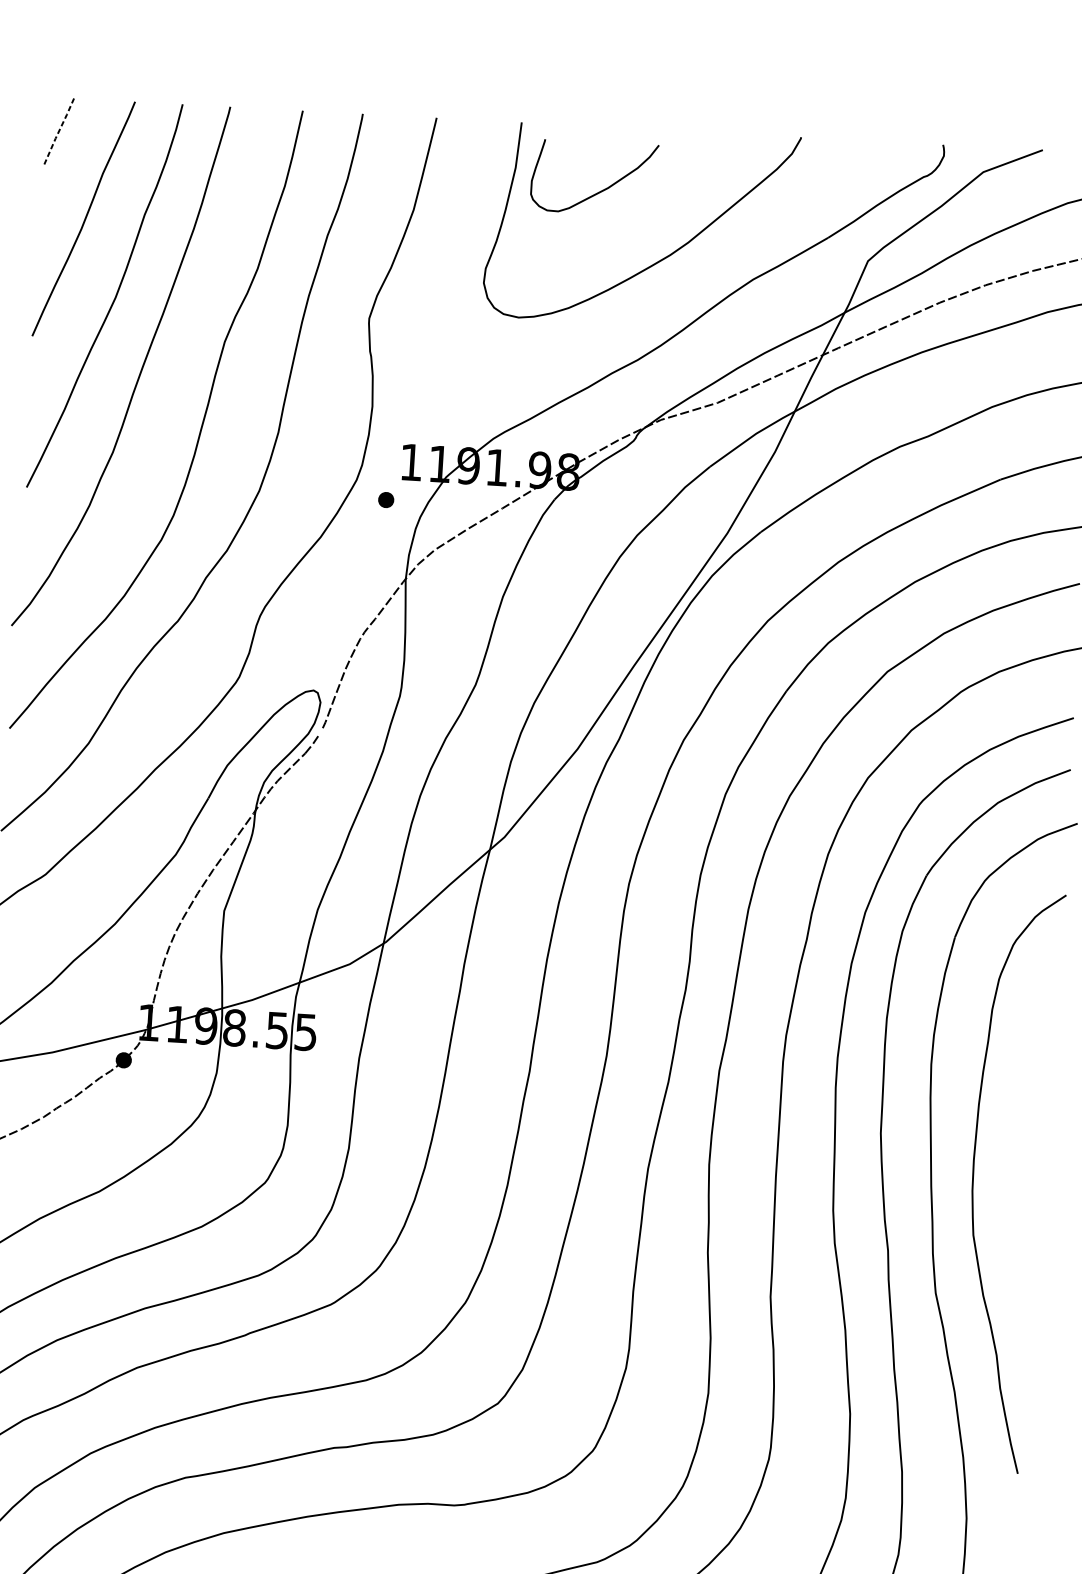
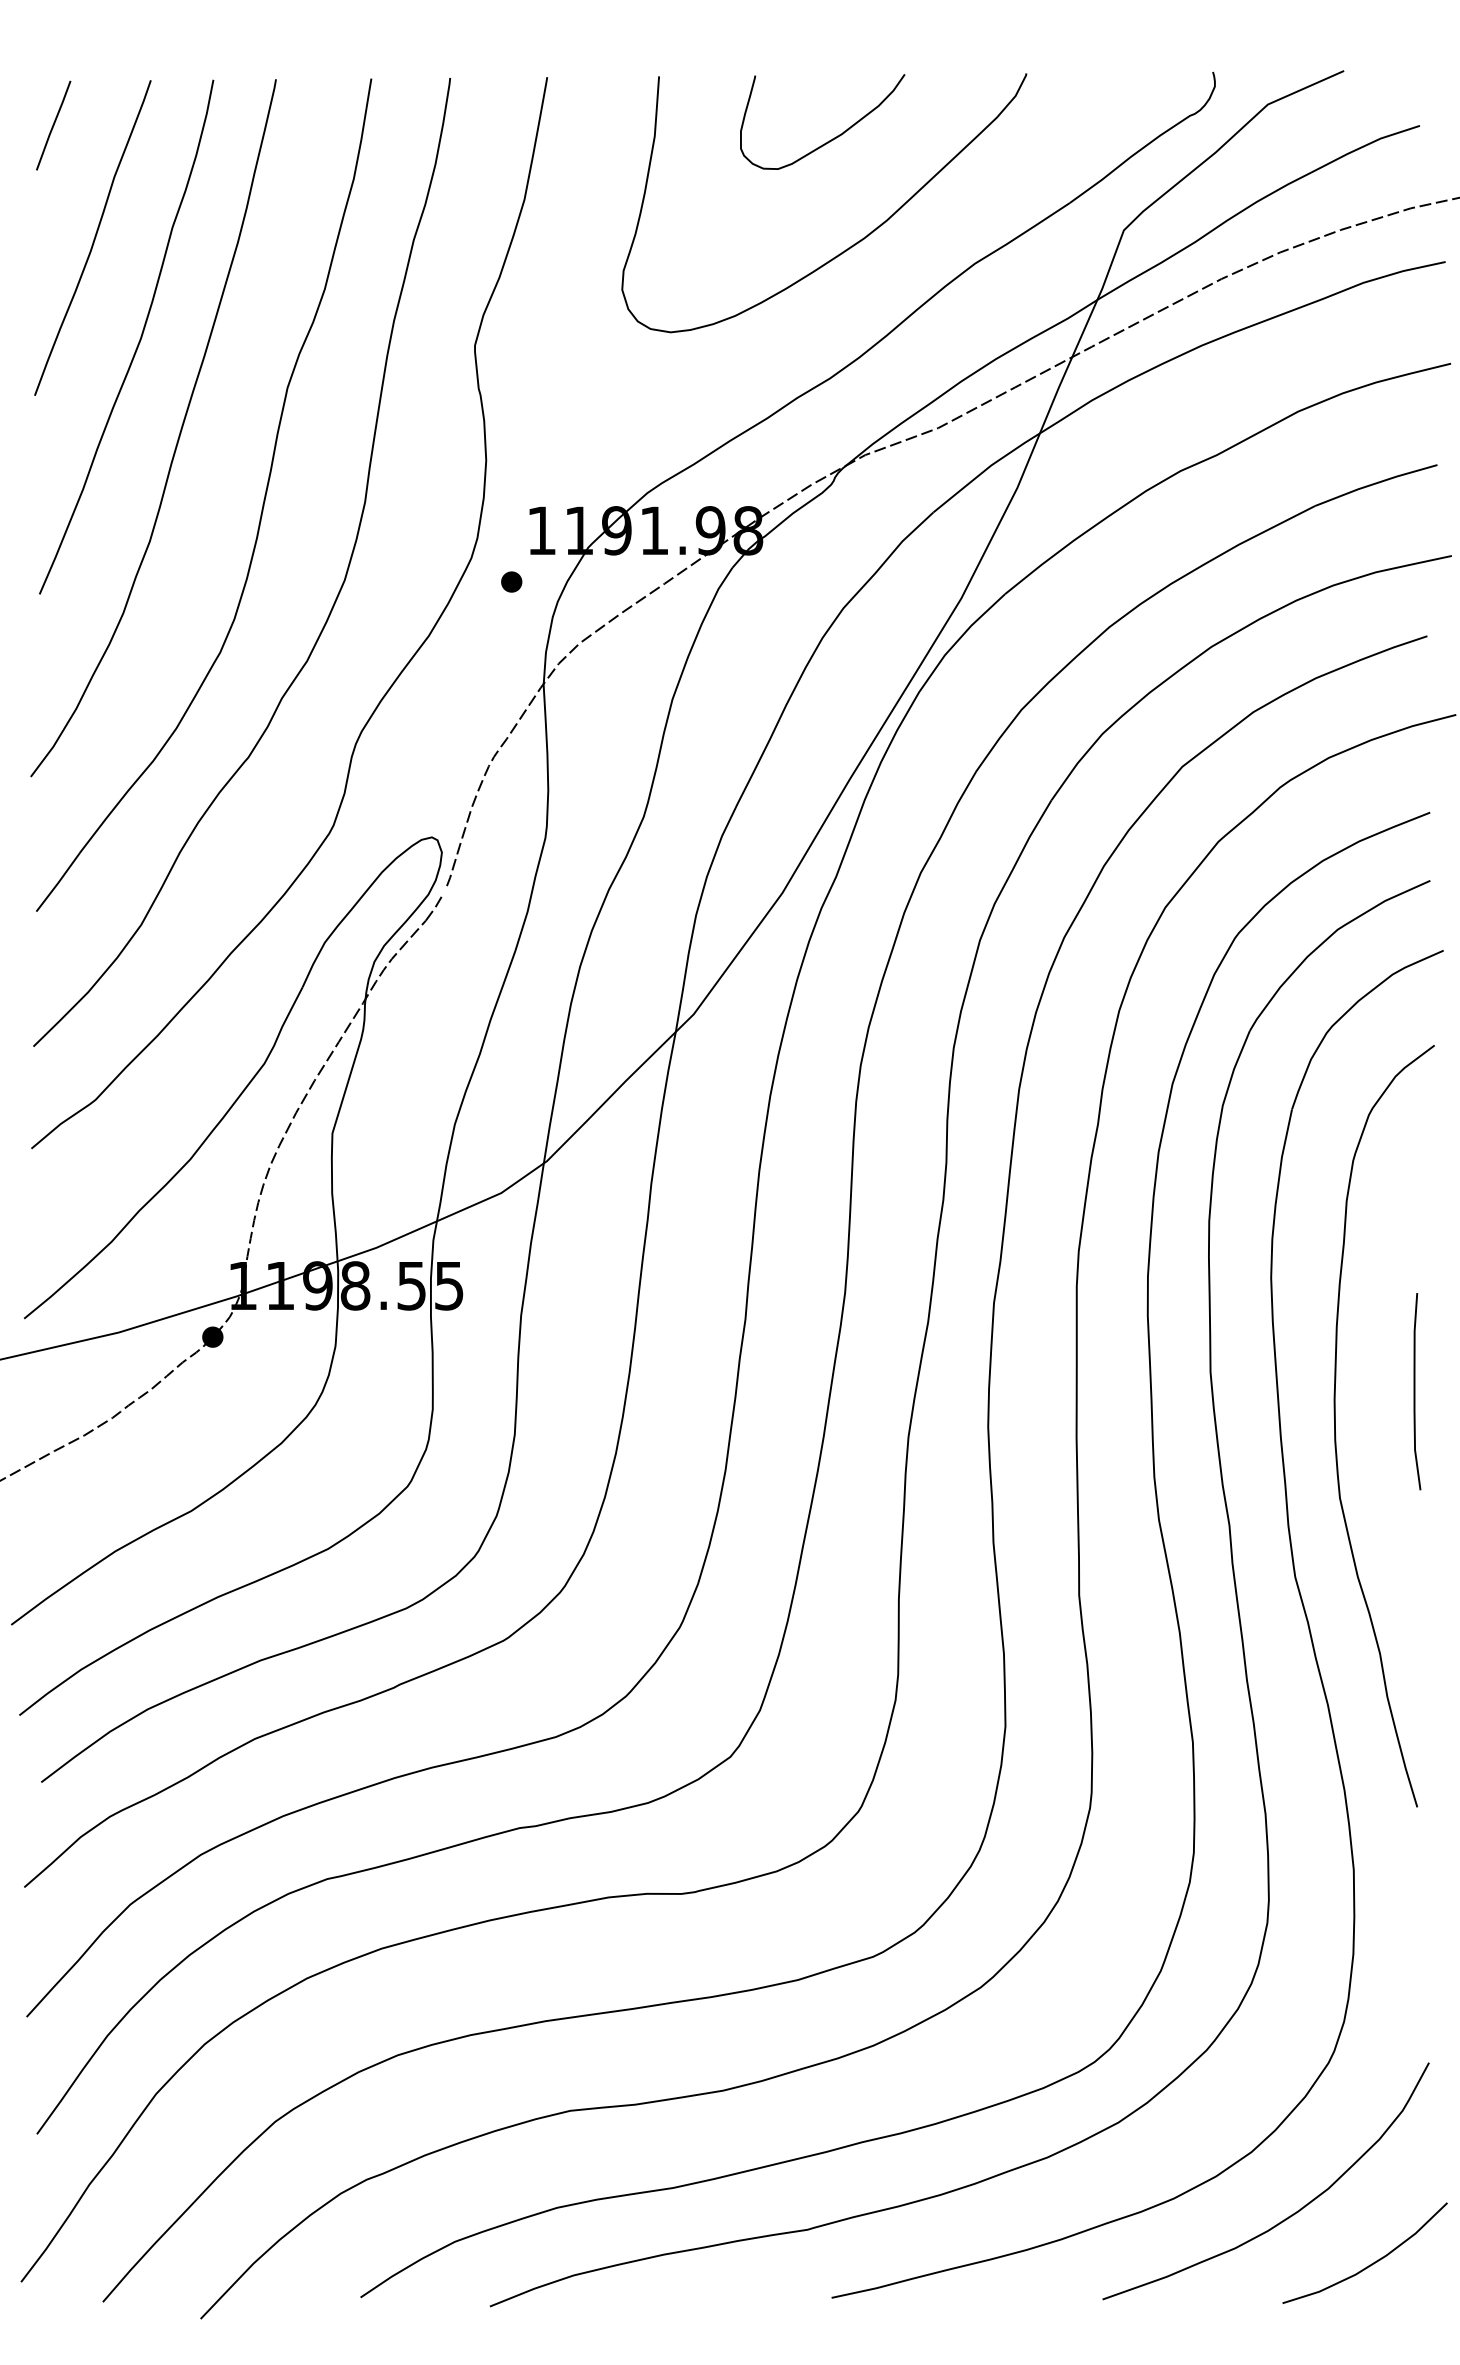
line: (59, 131) -> (53, 125), dashed -> solid
curve: (599, 191) -> (830, 139), moved
curve: (1035, 1157) -> (1415, 1391), added

